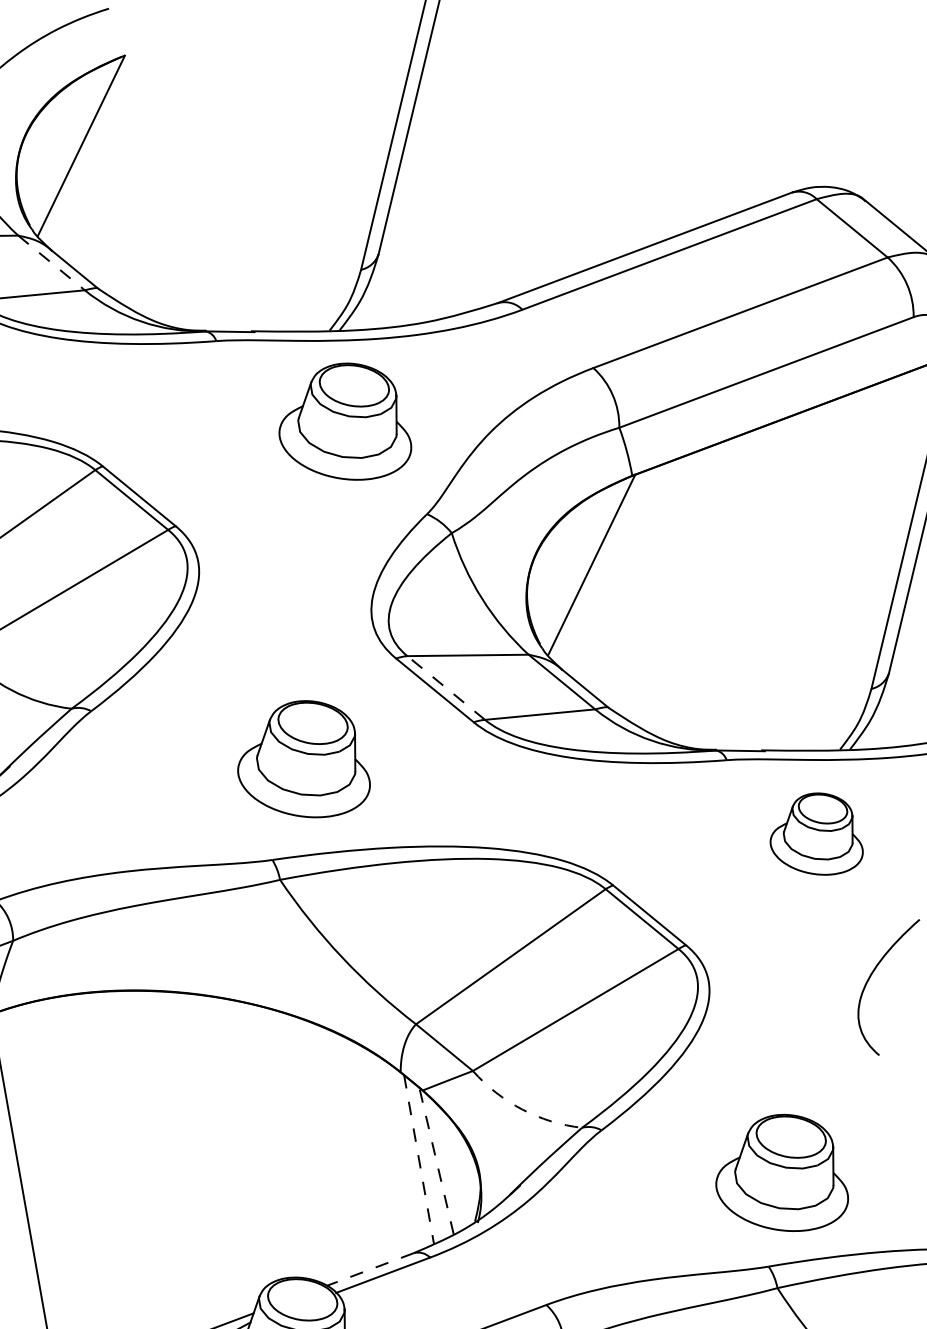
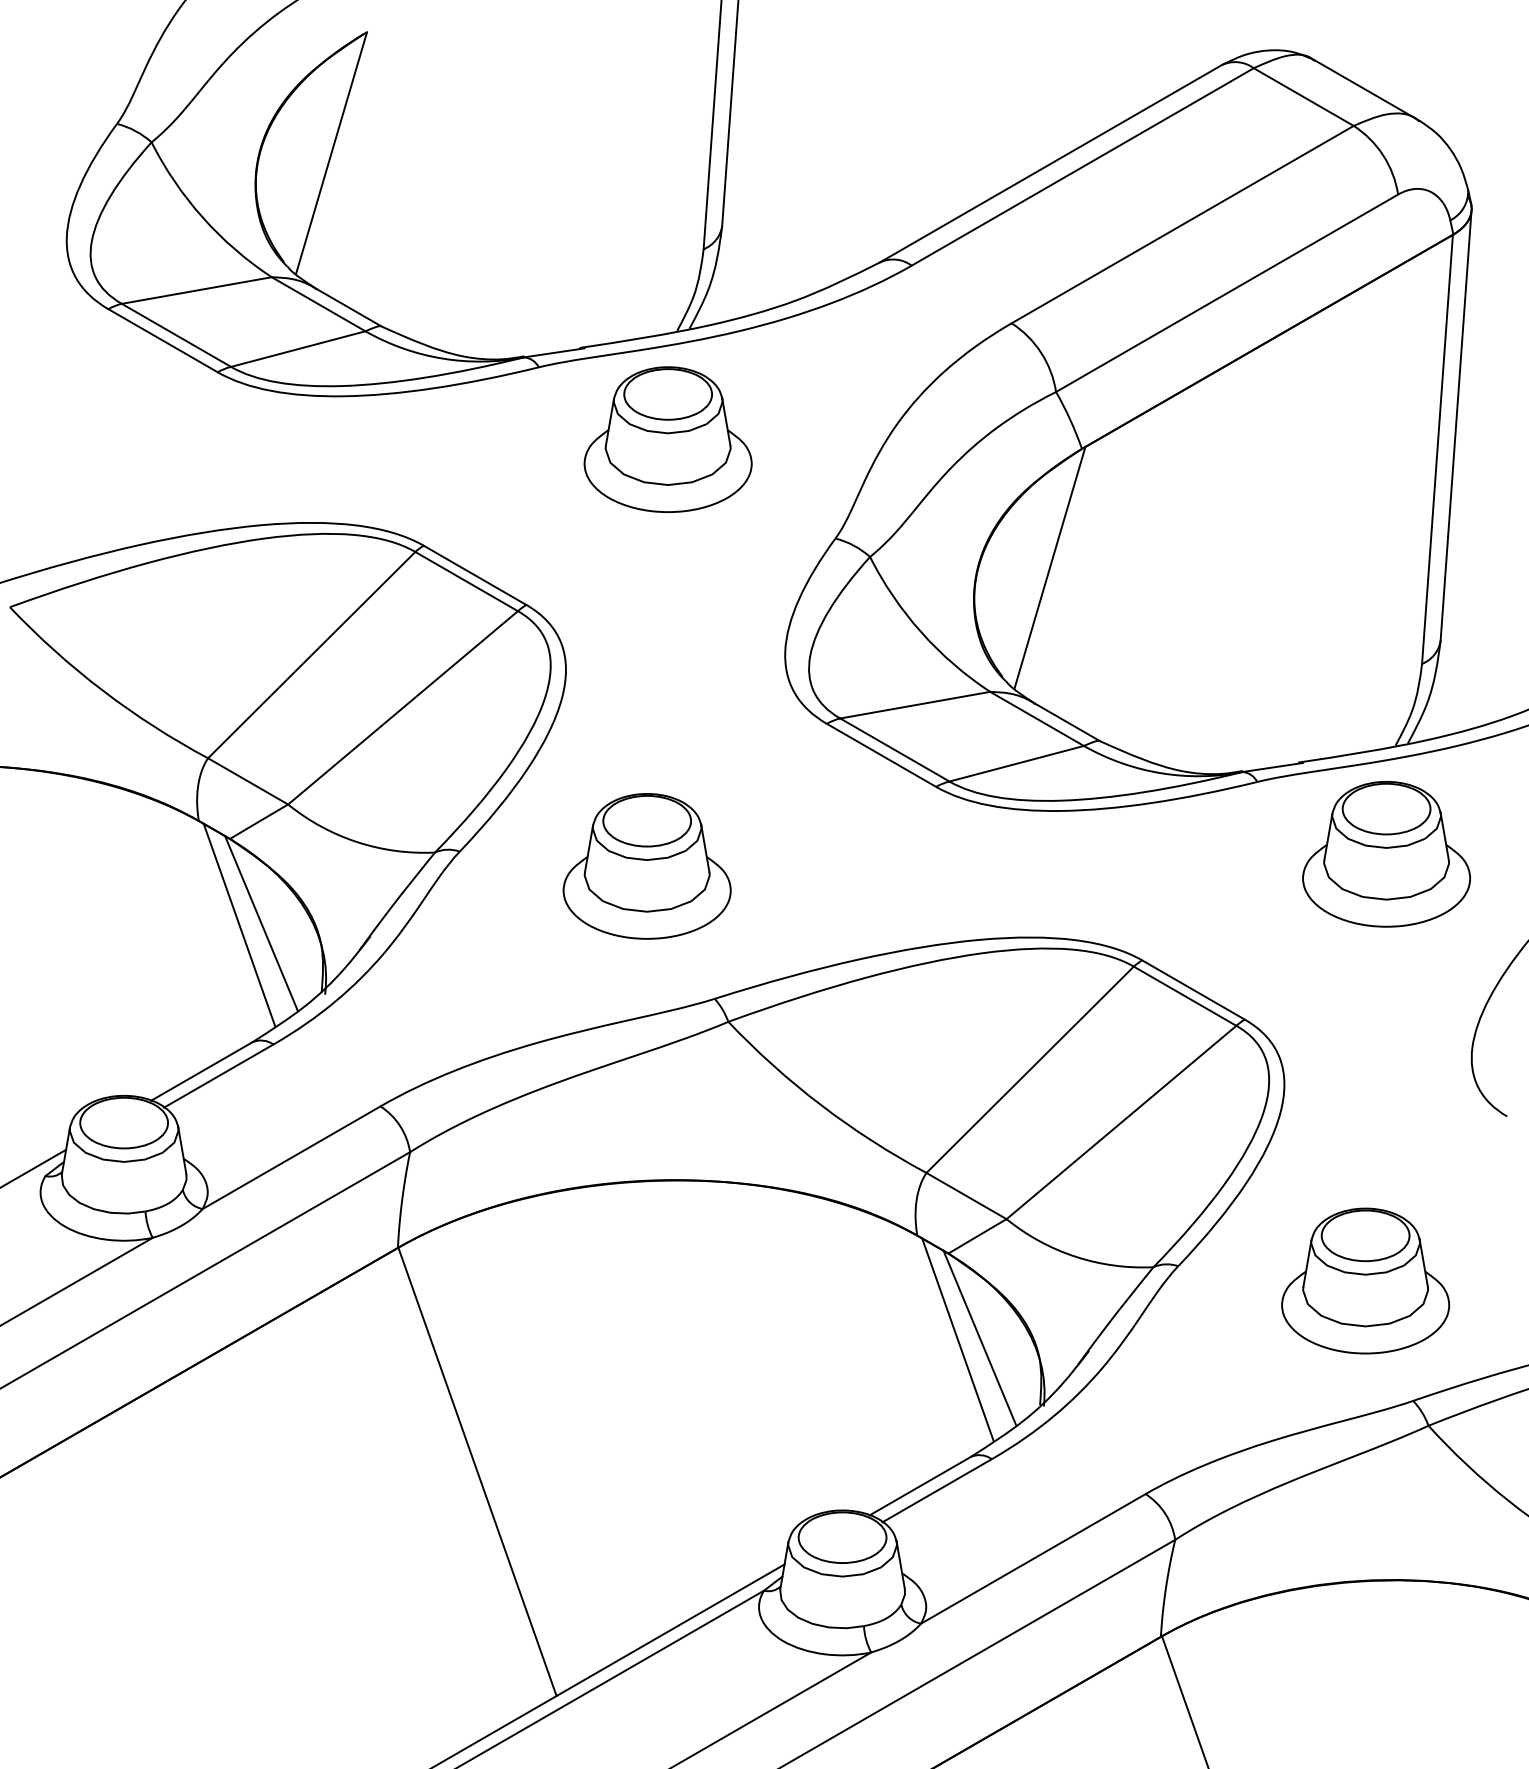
line: (52, 263) -> (319, 304), dashed -> solid
part: (348, 421) -> (667, 439), moved
line: (445, 687) -> (894, 749), dashed -> solid
part: (306, 758) -> (646, 866), moved
part: (818, 833) -> (1386, 854), size x1.43
arc: (522, 1109) -> (1075, 1256), dashed -> solid
line: (418, 1159) -> (957, 1339), dashed -> solid
line: (436, 1161) -> (979, 1338), dashed -> solid
part: (785, 1172) -> (1365, 1280), moved
line: (369, 1269) -> (919, 1486), dashed -> solid

